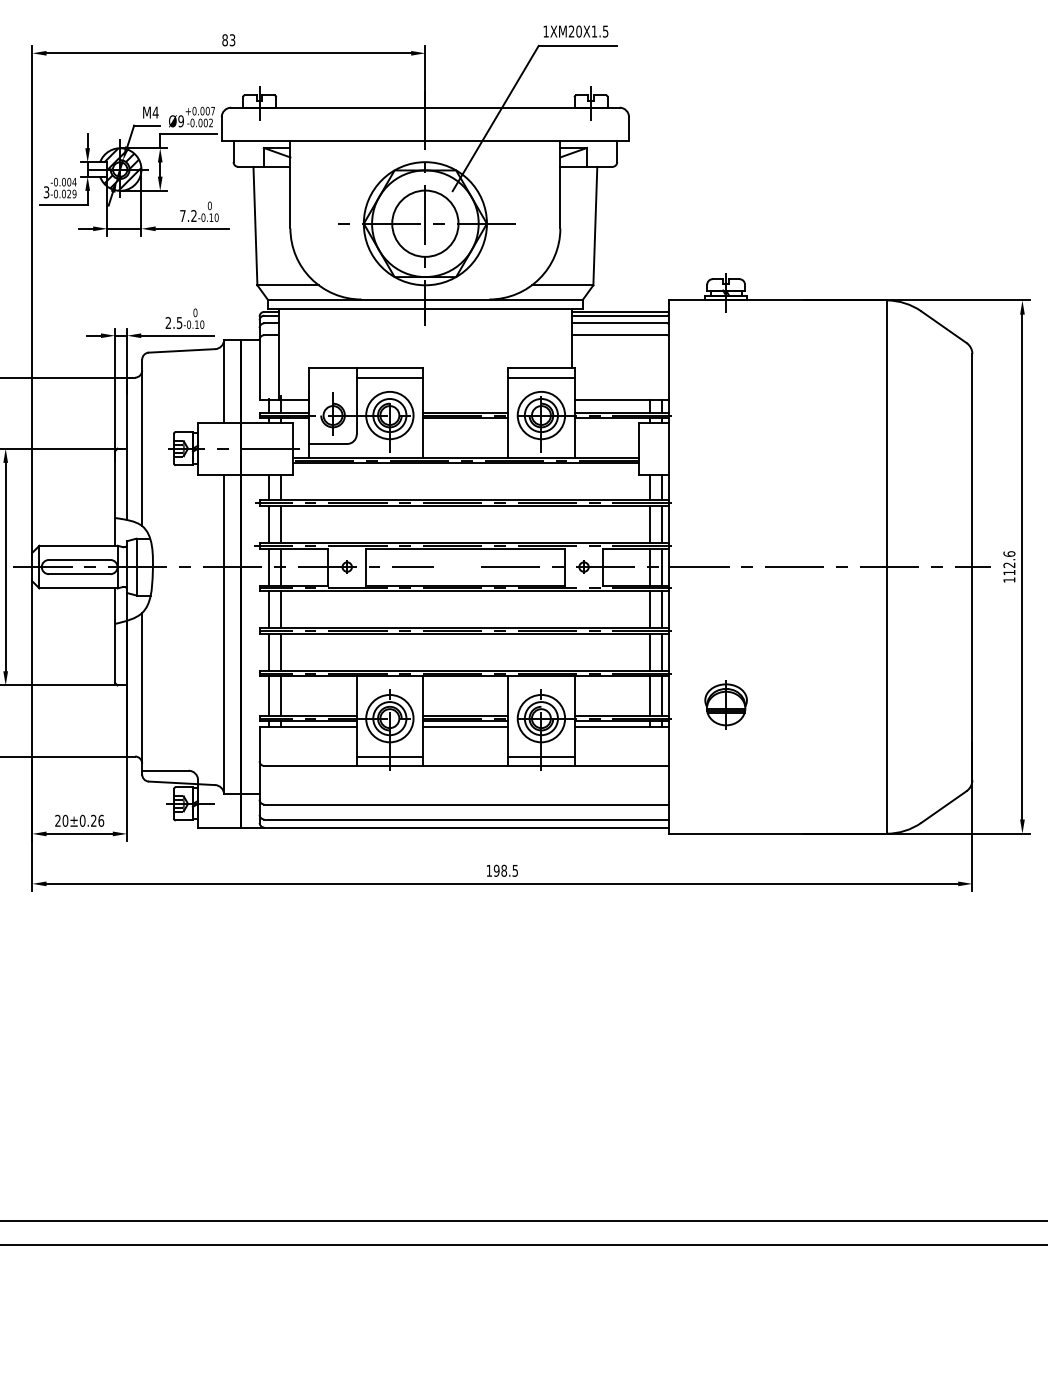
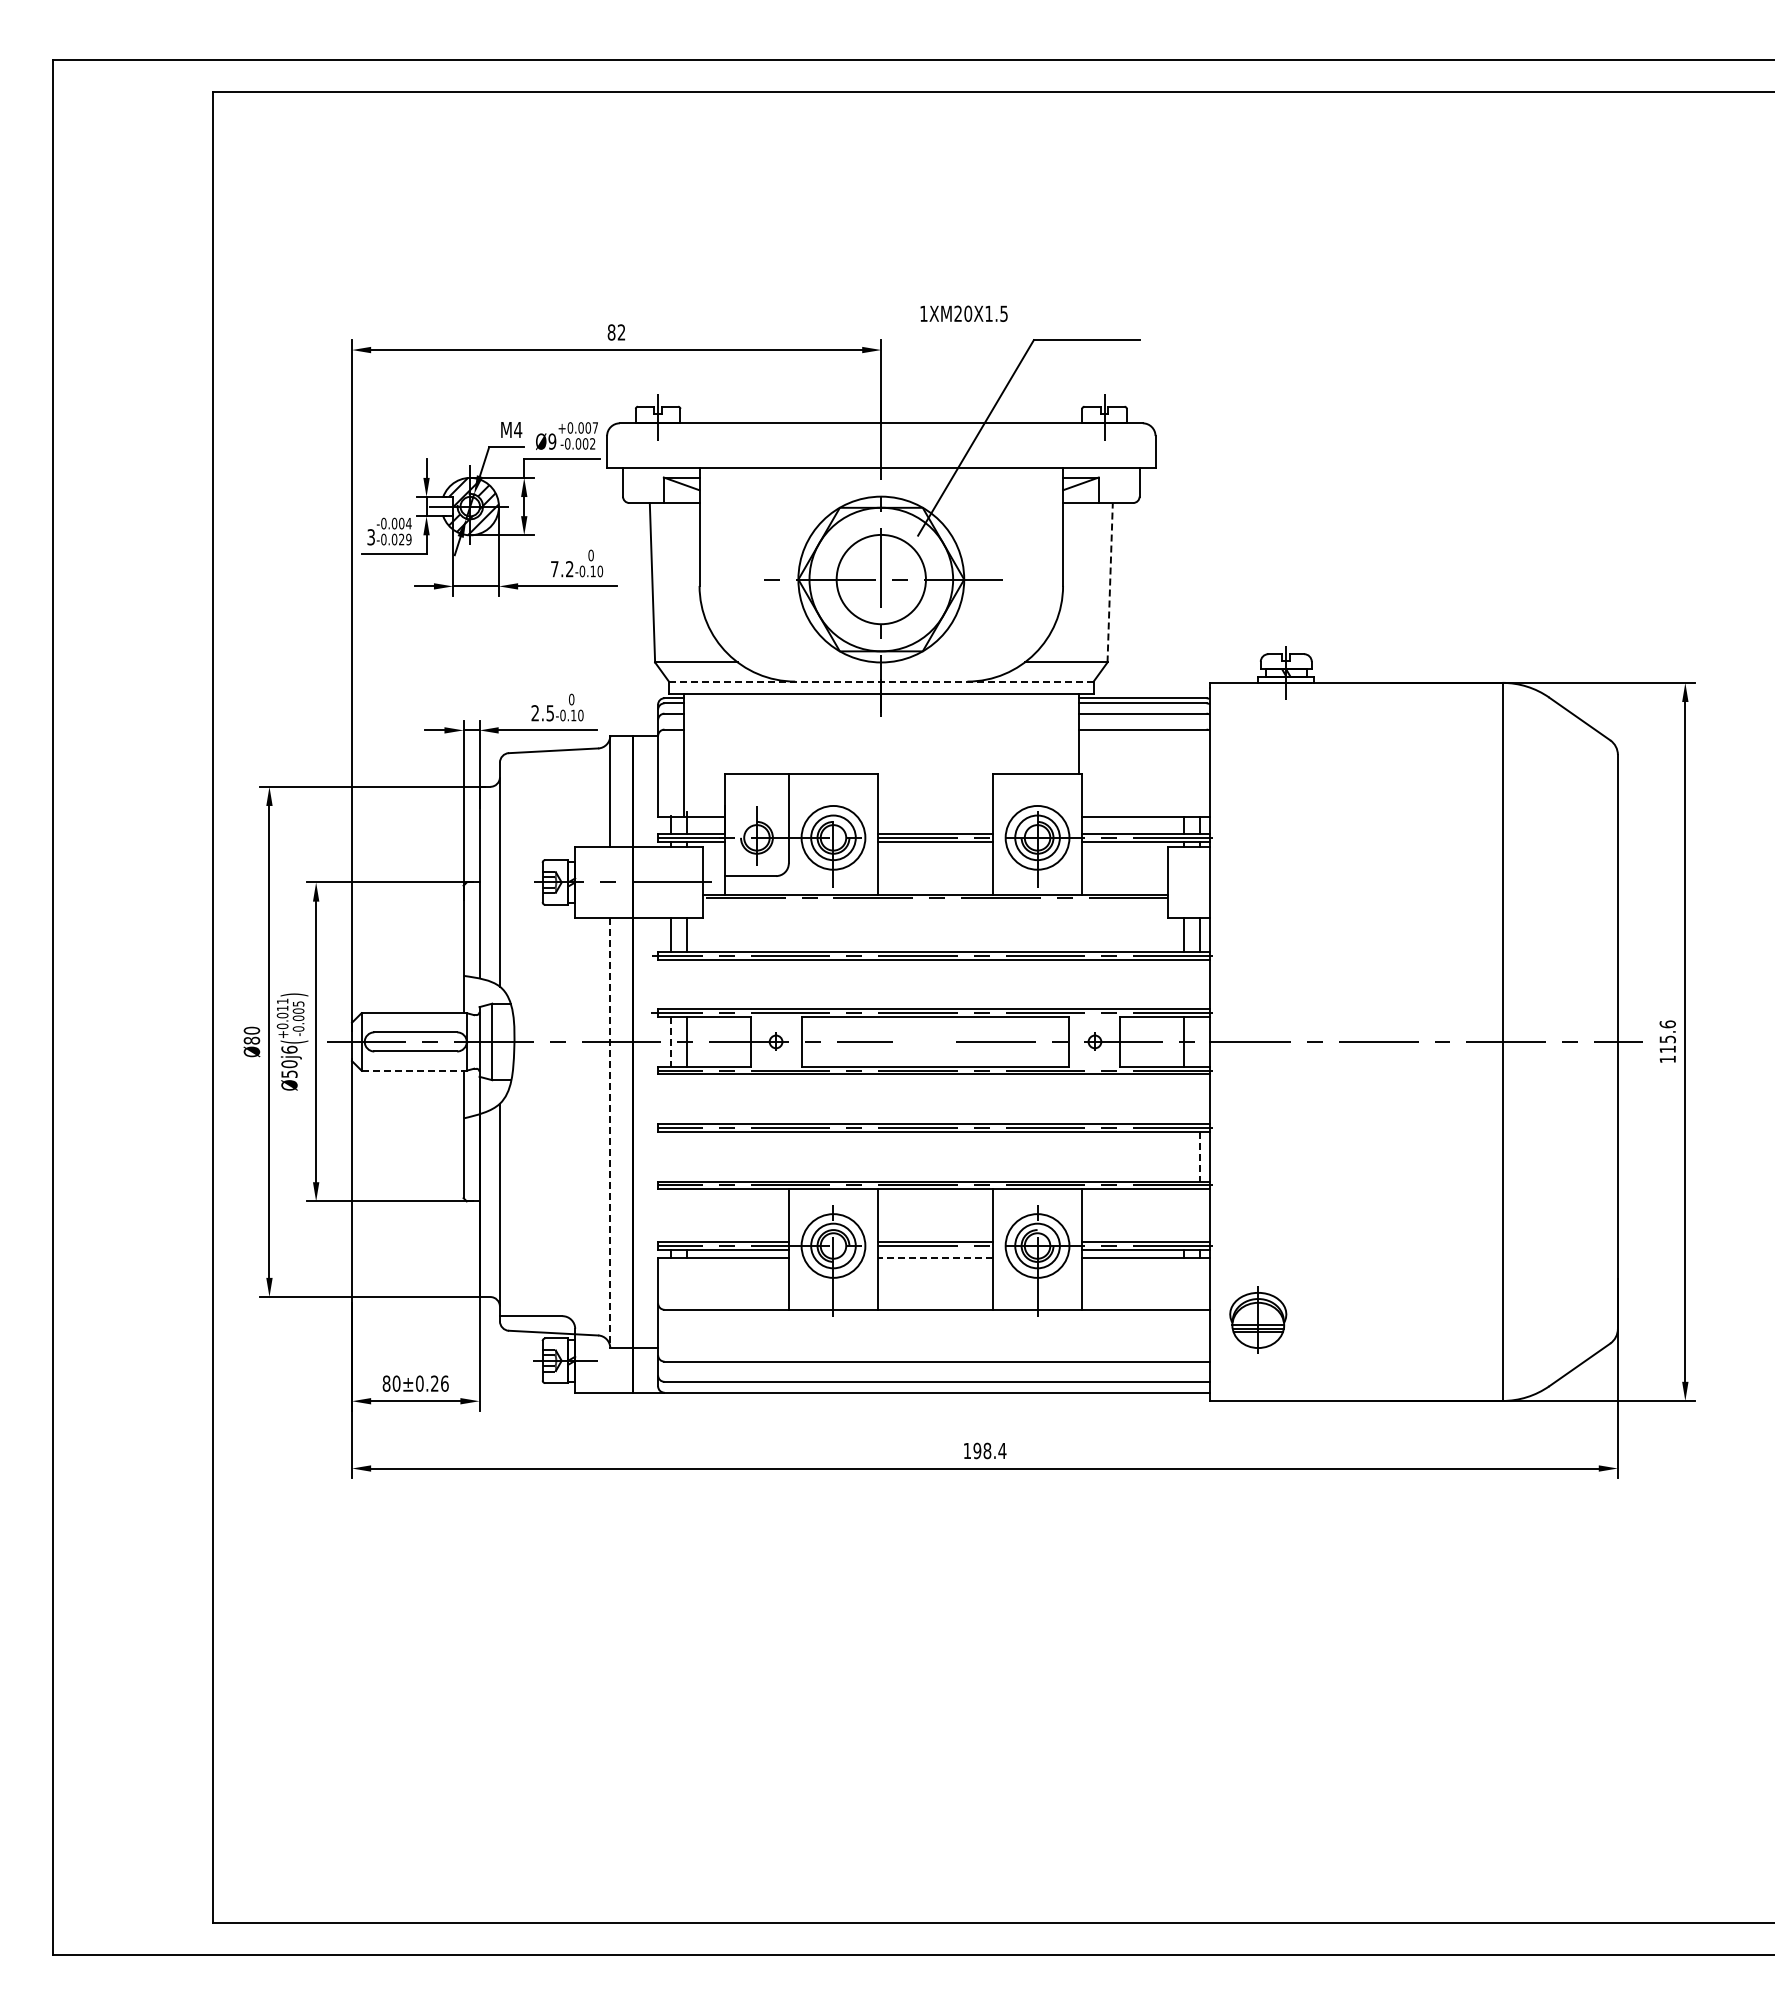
text: (575, 31) -> (963, 313), moved
text: (232, 40) -> (621, 332), 83 -> 82
line: (595, 225) -> (1110, 582), solid -> dashed
line: (424, 299) -> (880, 681), solid -> dashed
line: (389, 377) -> (833, 786), removed
line: (541, 377) -> (1037, 786), removed
line: (465, 463) -> (935, 902), removed
line: (268, 524) -> (670, 984), removed
line: (280, 524) -> (686, 984), removed
line: (650, 524) -> (1184, 984), removed
line: (662, 524) -> (1200, 984), removed
text: (1009, 565) -> (1667, 1039), 112.6 -> 115.6
line: (268, 566) -> (670, 1041), solid -> dashed
line: (662, 566) -> (1200, 1041), removed
line: (78, 588) -> (414, 1070), solid -> dashed
line: (268, 609) -> (670, 1099), removed
line: (280, 609) -> (686, 1099), removed
line: (650, 609) -> (1184, 1099), removed
line: (662, 609) -> (1200, 1099), removed
line: (224, 635) -> (610, 1133), solid -> dashed
line: (268, 652) -> (670, 1156), removed
line: (280, 652) -> (686, 1156), removed
line: (650, 652) -> (1184, 1156), removed
line: (662, 652) -> (1200, 1156), solid -> dashed
line: (268, 695) -> (670, 1215), removed
line: (280, 695) -> (686, 1215), removed
line: (650, 695) -> (1184, 1215), removed
line: (662, 695) -> (1200, 1215), removed
part: (726, 704) -> (1258, 1319), moved
line: (465, 721) -> (935, 1249), removed
line: (465, 727) -> (935, 1257), solid -> dashed
line: (389, 756) -> (833, 1297), removed
line: (541, 756) -> (1037, 1297), removed
text: (57, 820) -> (386, 1383), 20 -> 80
text: (515, 871) -> (1002, 1451), 198.5 -> 198.4

